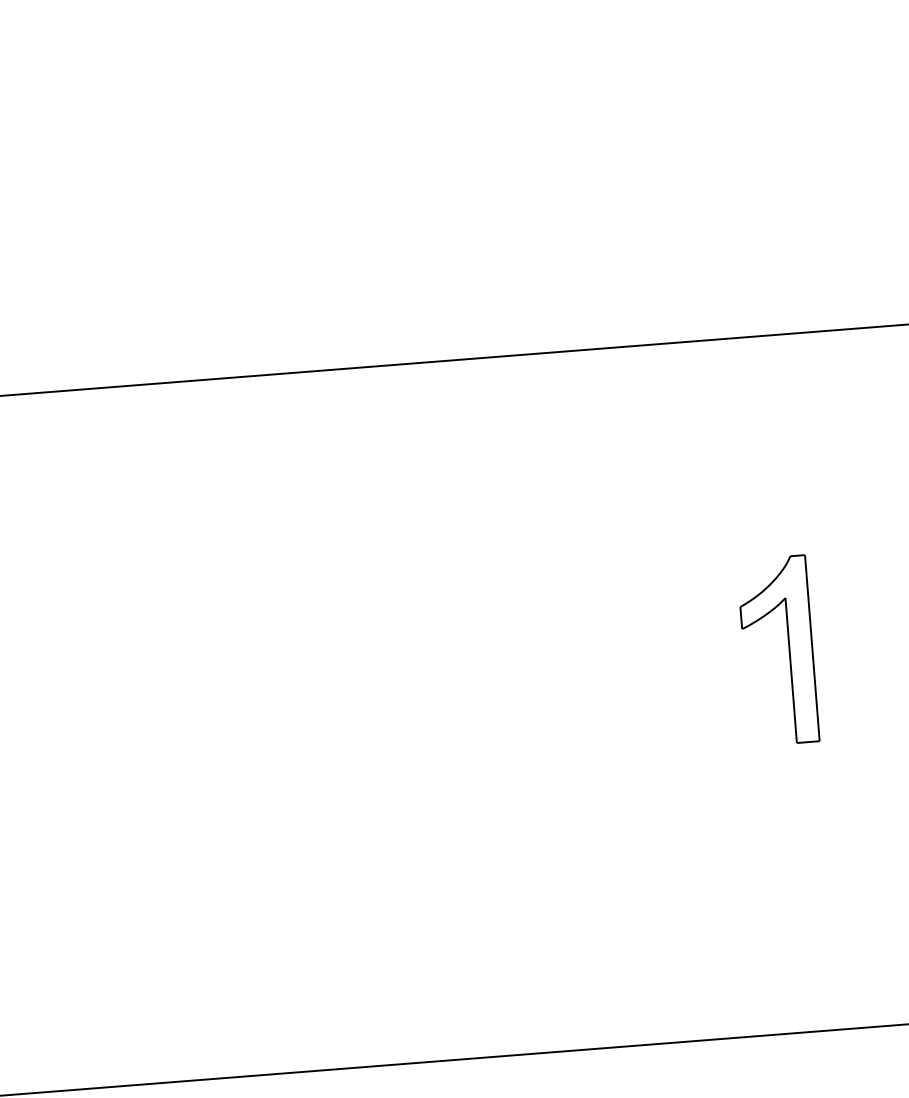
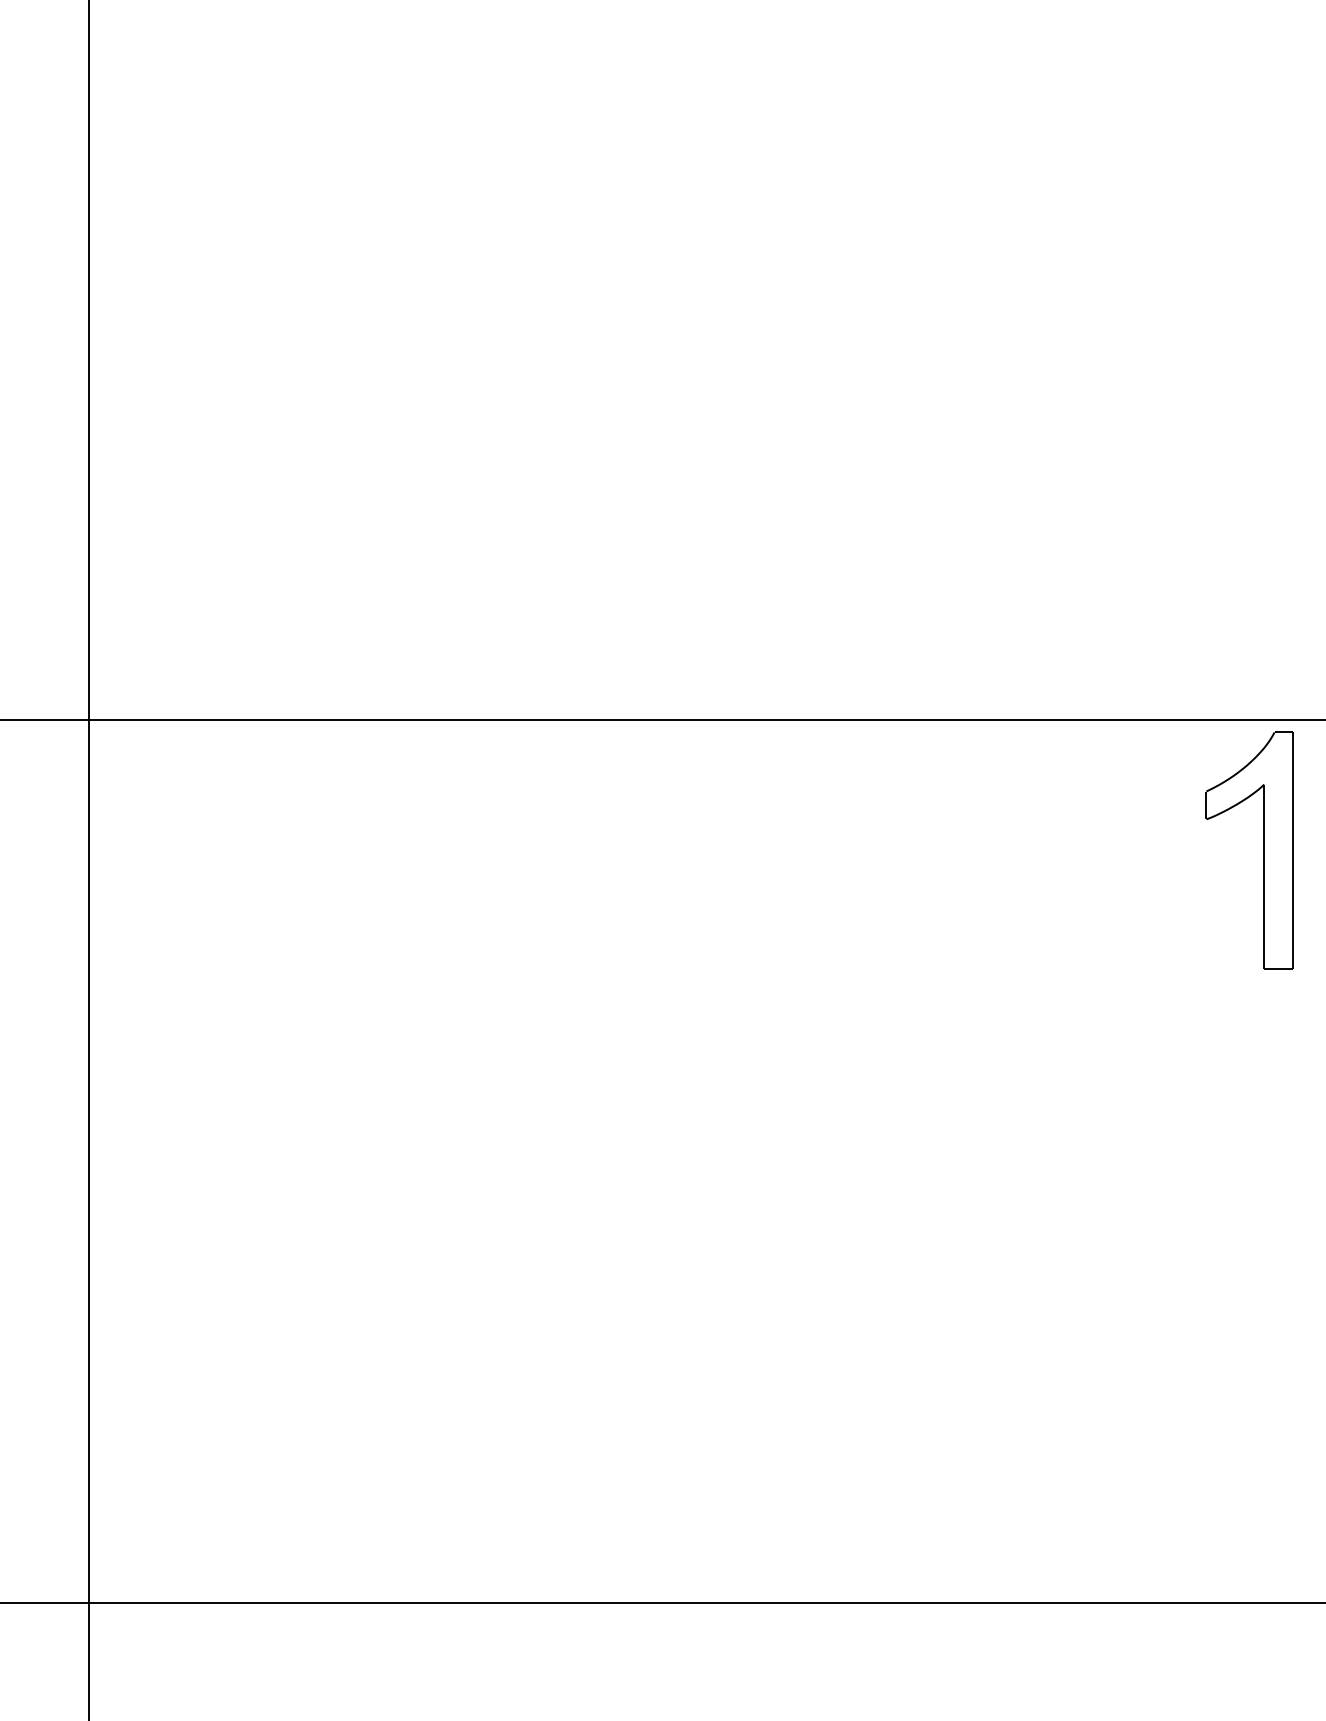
part: (789, 649) -> (1263, 850), moved

